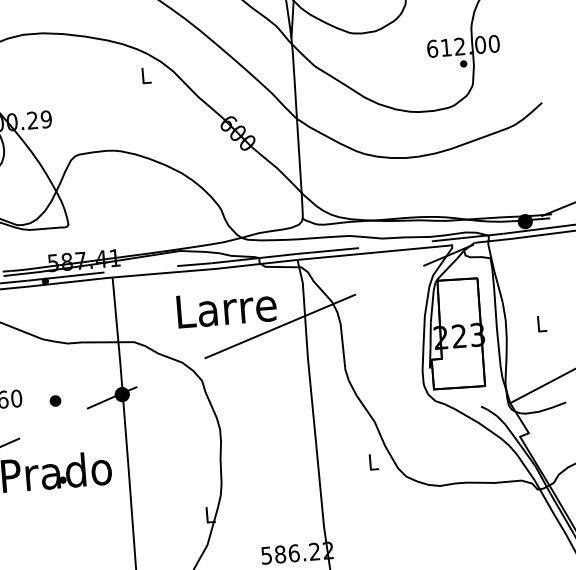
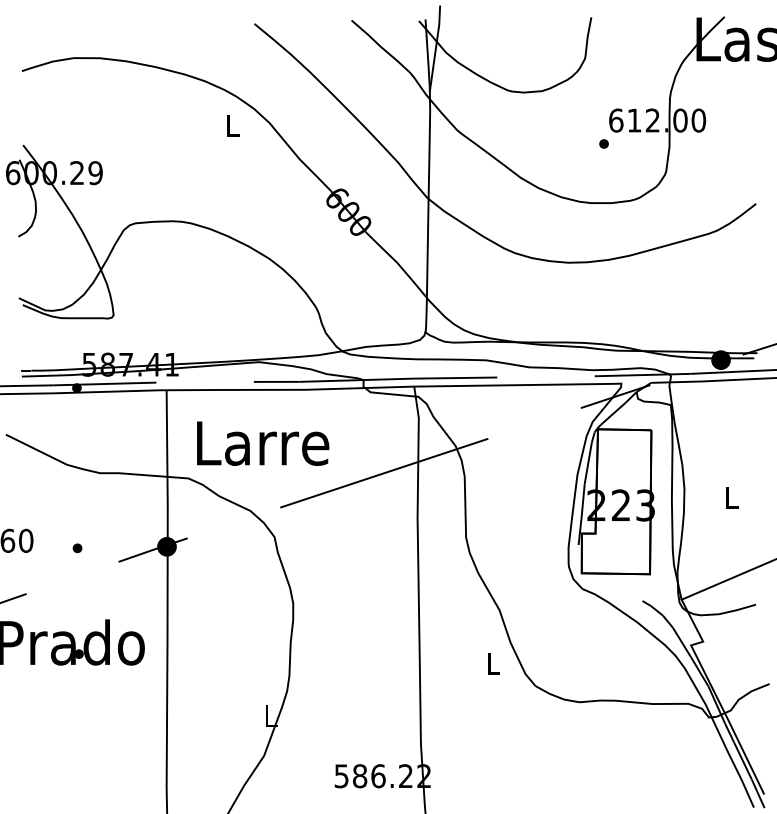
part: (463, 63) -> (603, 143), moved
text: (227, 308) -> (263, 443), moved
part: (55, 401) -> (77, 548), size x0.62

